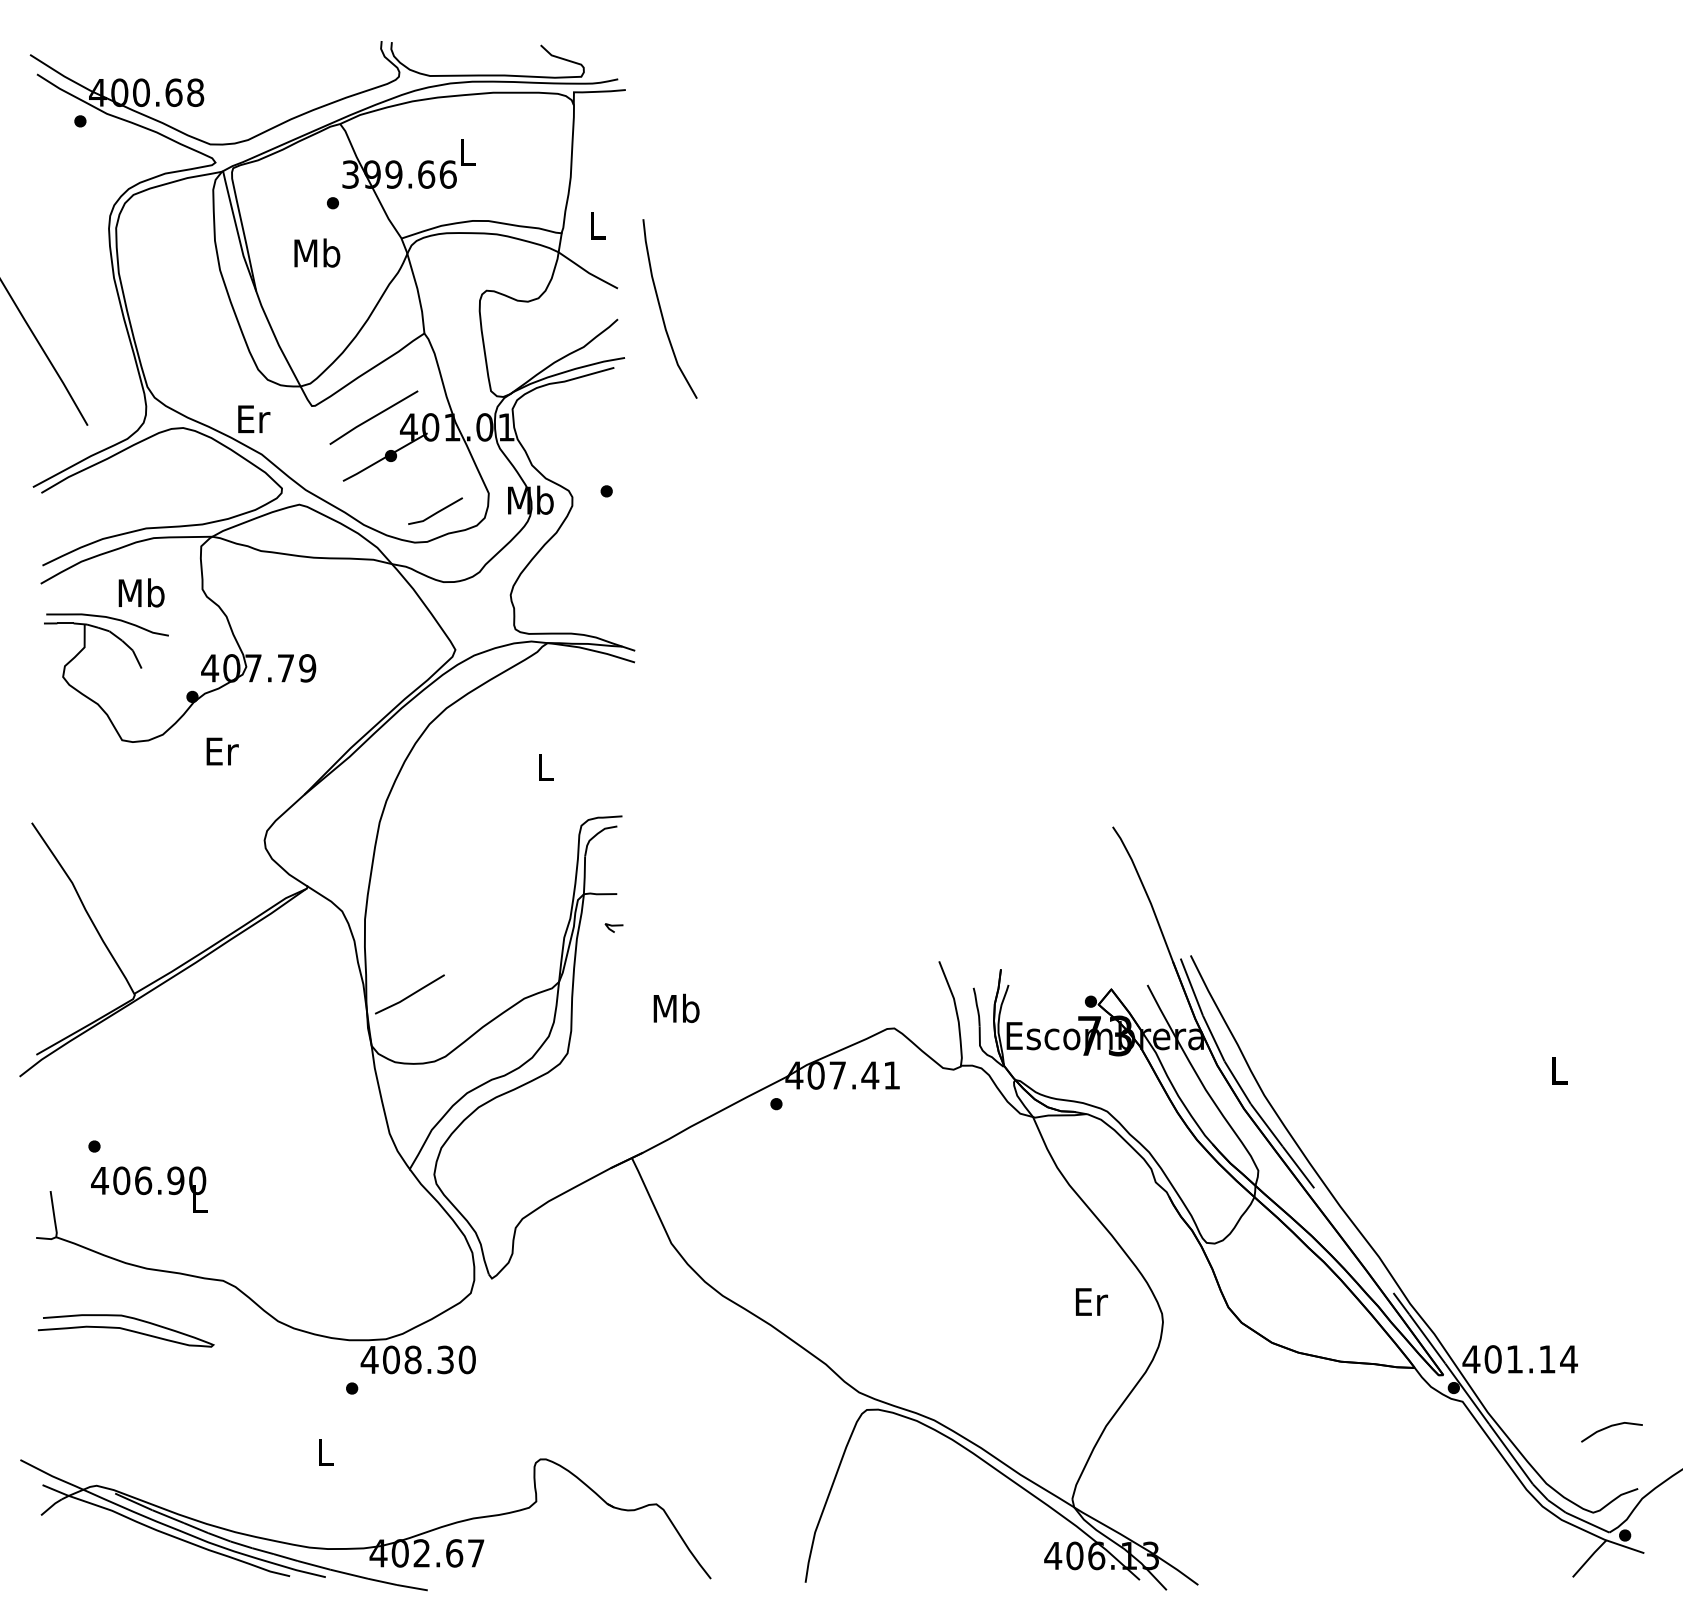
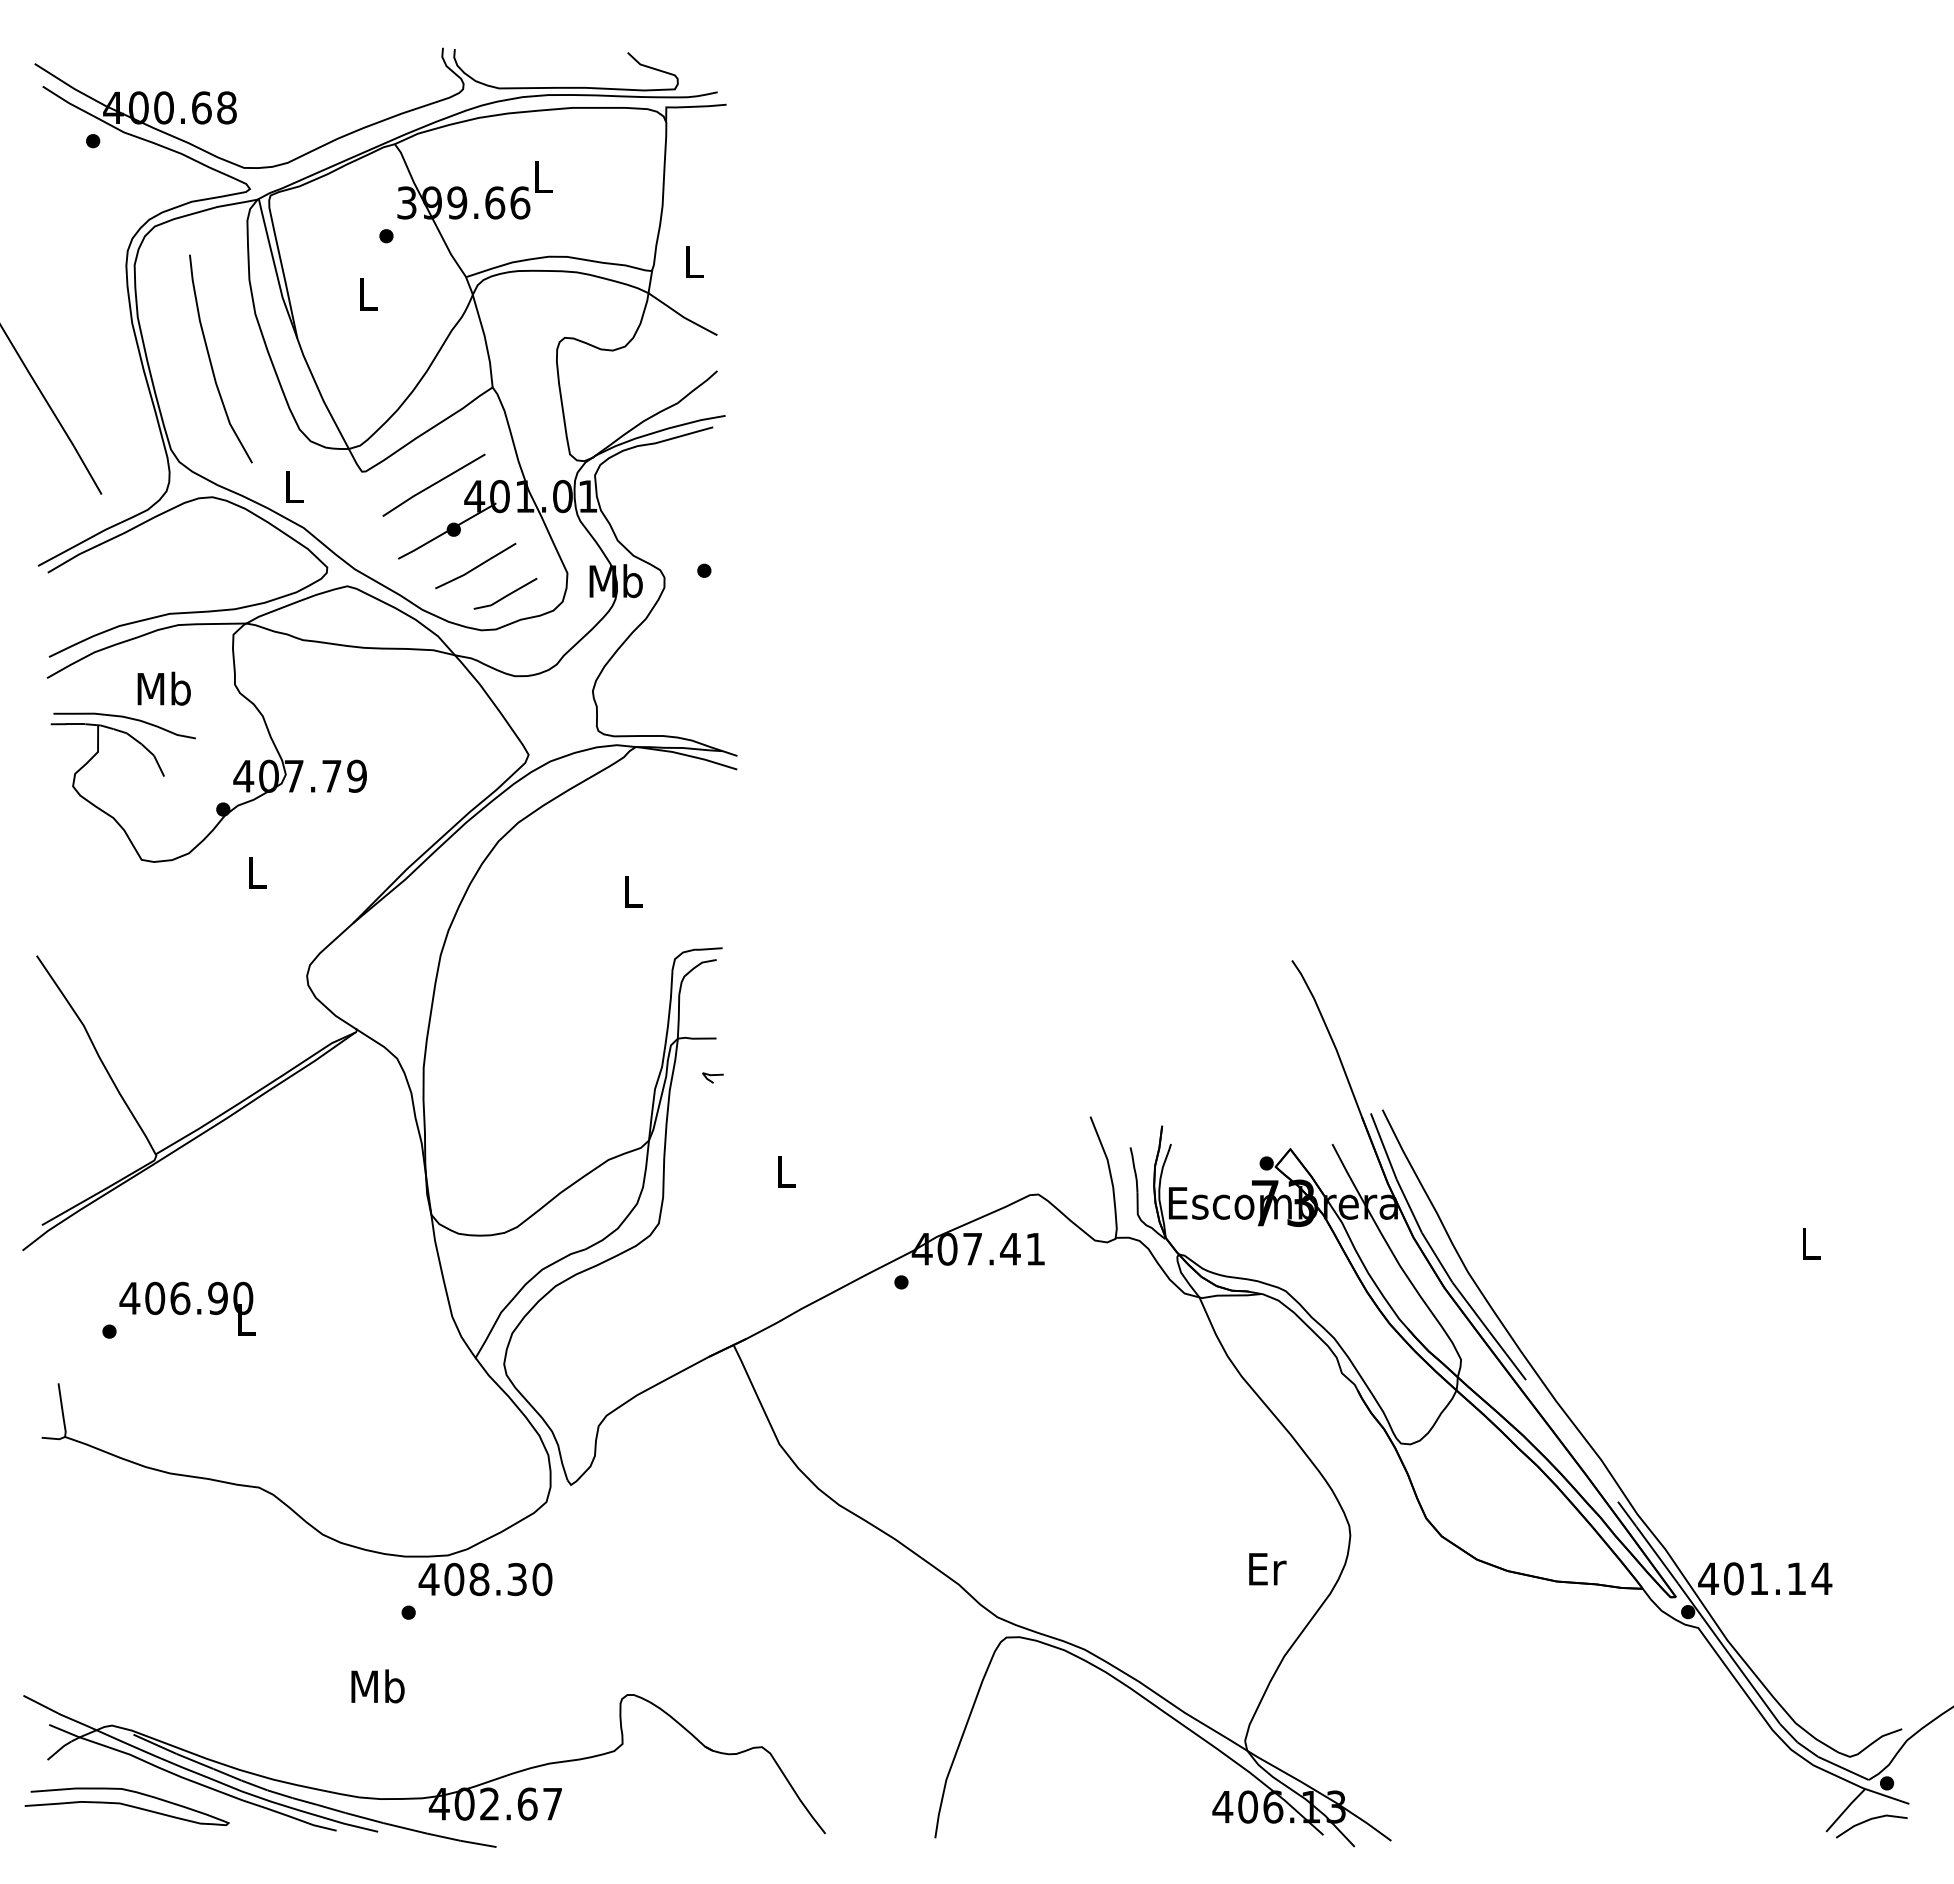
text: (316, 253) -> (367, 294), Mb -> L
curve: (661, 311) -> (211, 361), moved
text: (253, 419) -> (294, 487), Er -> L
text: (222, 751) -> (258, 872), Er -> L
line: (409, 994) -> (475, 566), moved
text: (676, 1008) -> (785, 1171), Mb -> L
text: (149, 1189) -> (187, 1308), moved
text: (1091, 1302) -> (1267, 1569), moved
curve: (125, 1329) -> (126, 1805), moved
line: (1609, 1427) -> (1868, 1821), moved
text: (325, 1452) -> (377, 1686), L -> Mb

